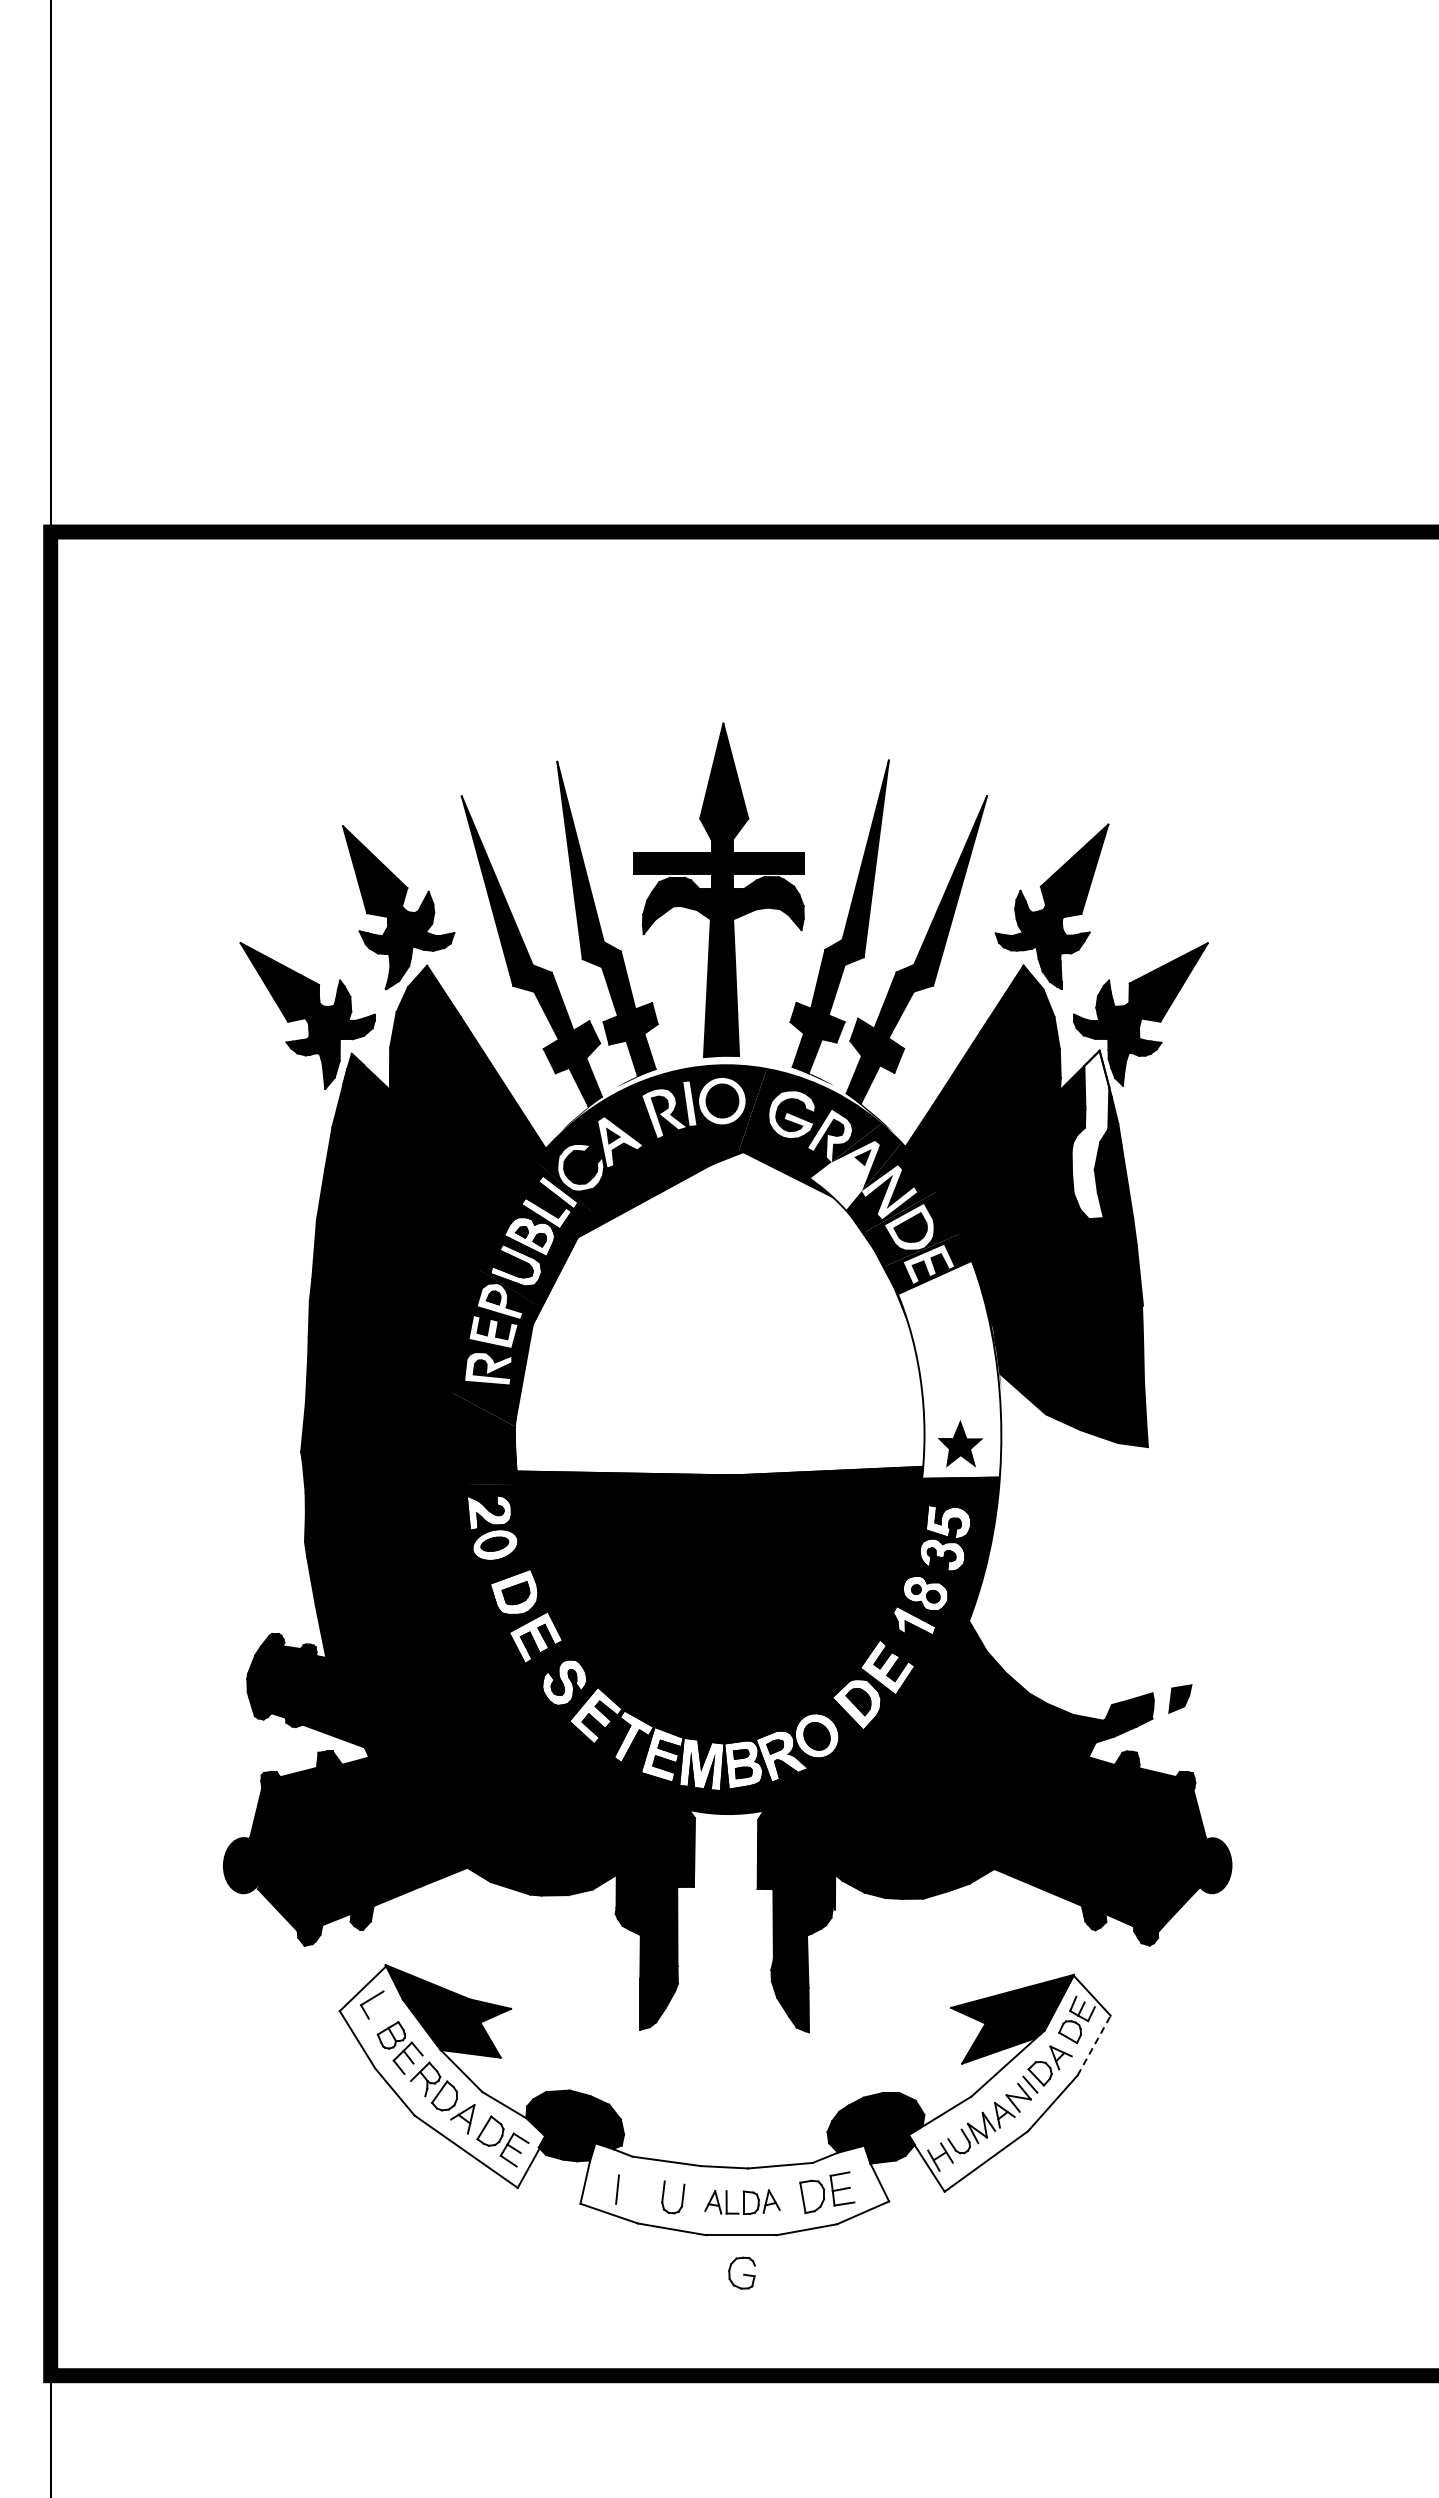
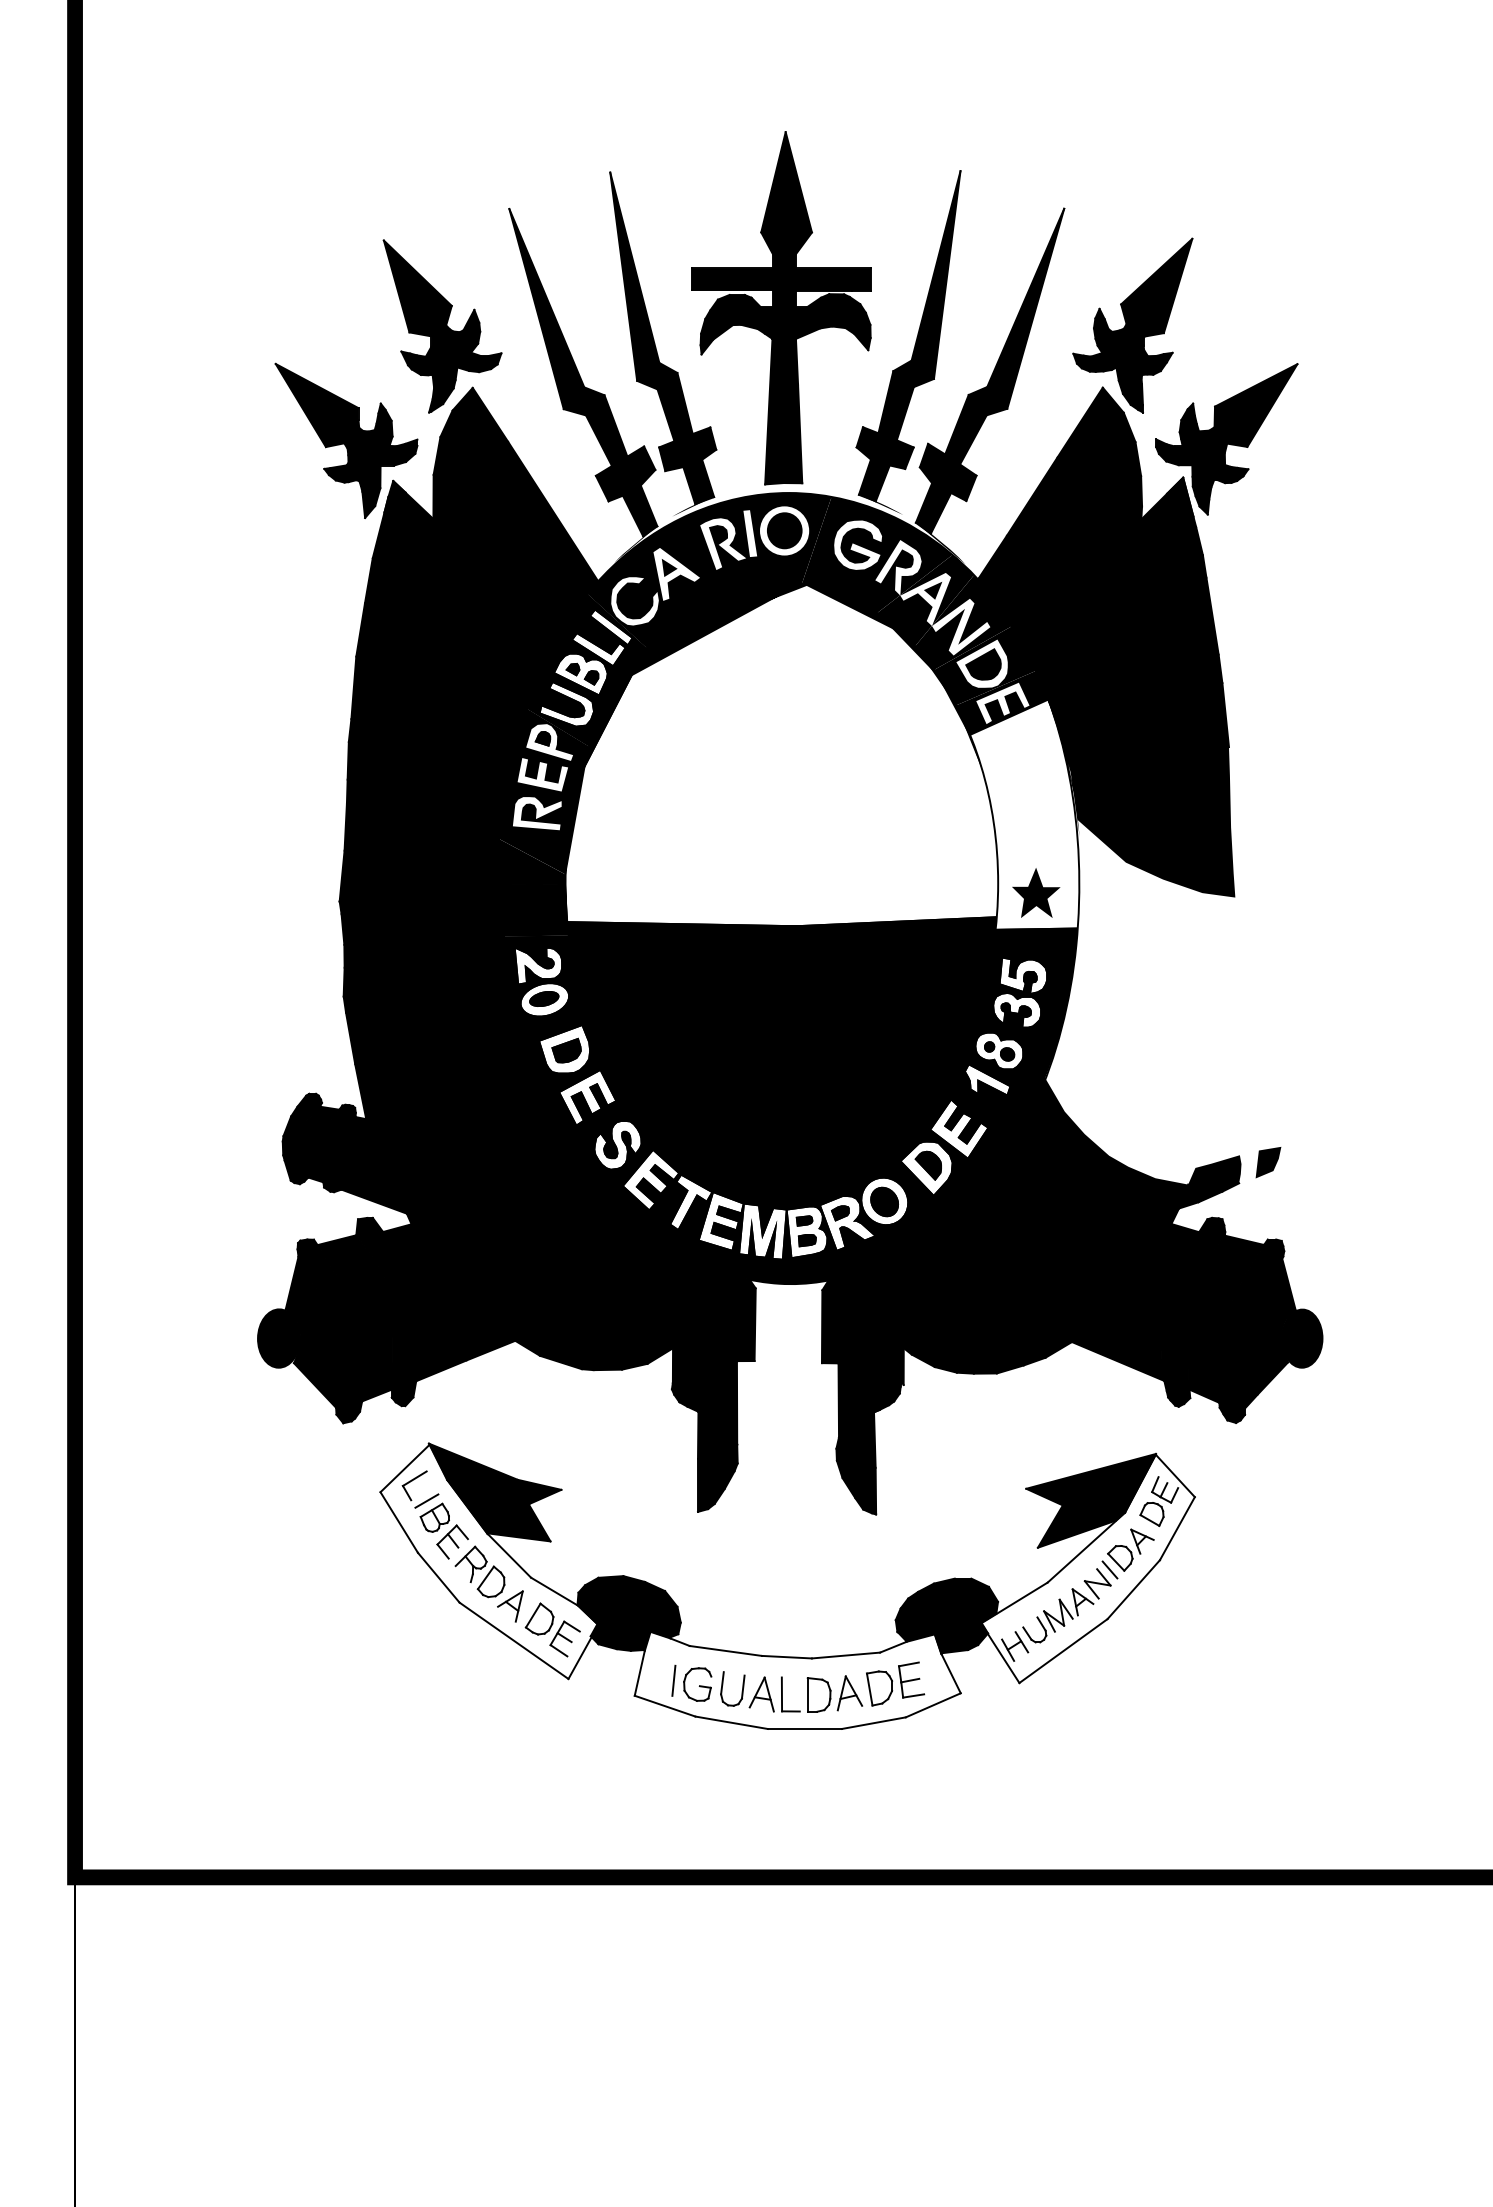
fill: (1090, 1134) -> (1173, 566), added
fill: (839, 1201) -> (908, 636), added
line: (383, 2019) -> (426, 1501), added
line: (1094, 2045) -> (1177, 1528), dashed -> solid
part: (742, 2201) -> (805, 1693), size x1.43
part: (741, 2272) -> (697, 1683), moved

